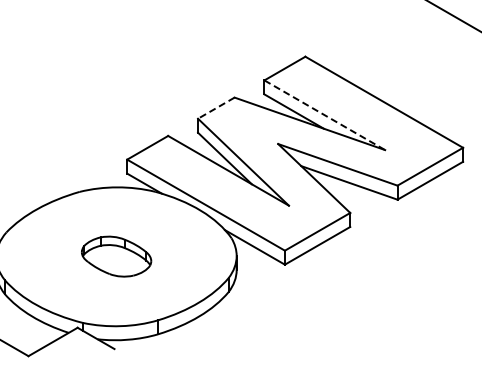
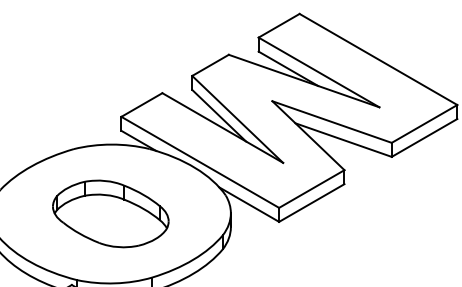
line: (215, 108) -> (209, 65), dashed -> solid
line: (324, 115) -> (318, 72), dashed -> solid
part: (116, 256) -> (110, 213), size x1.67

